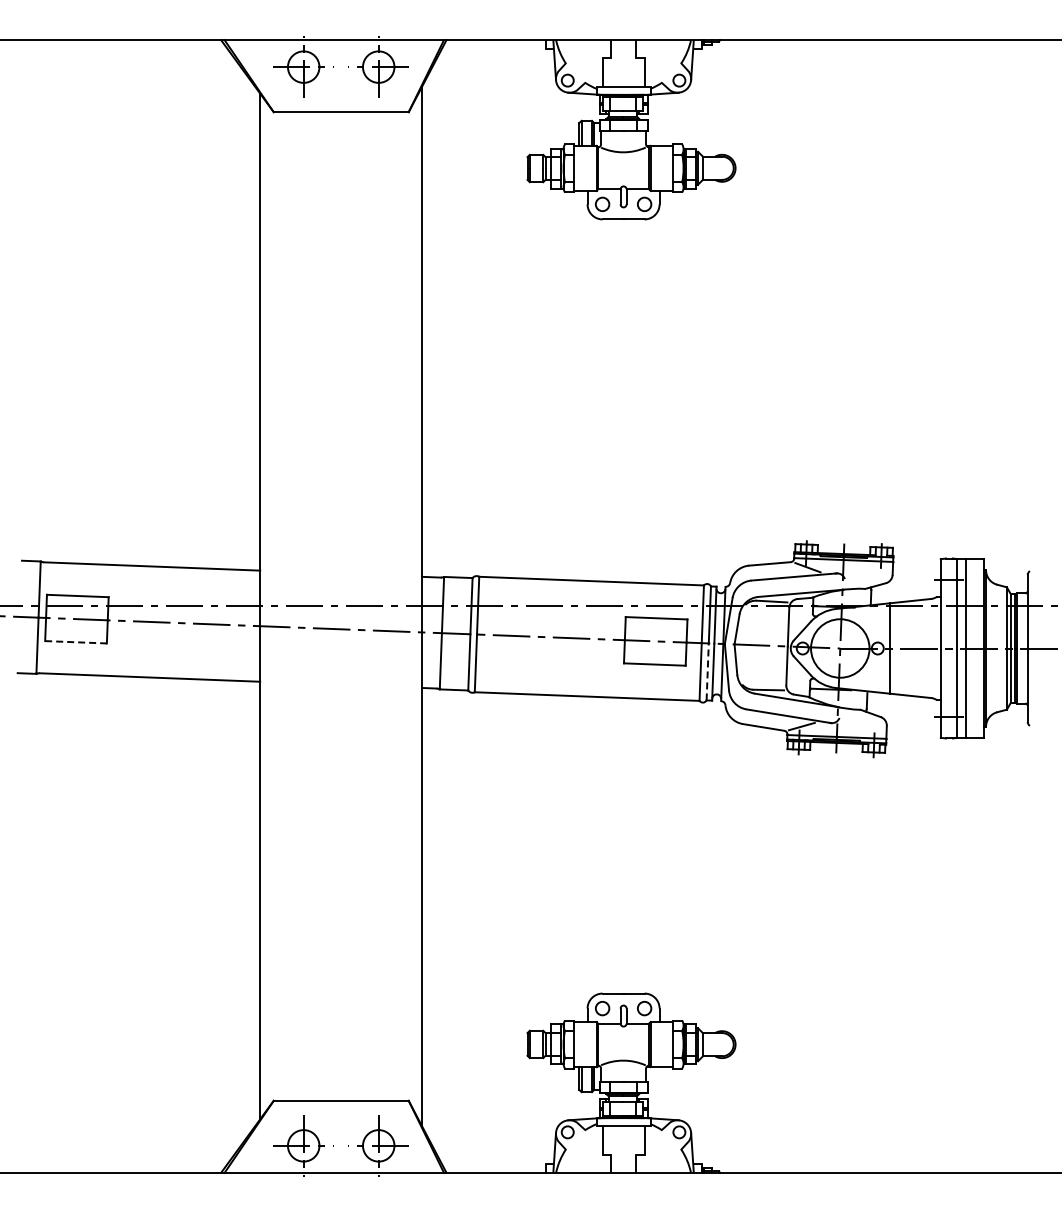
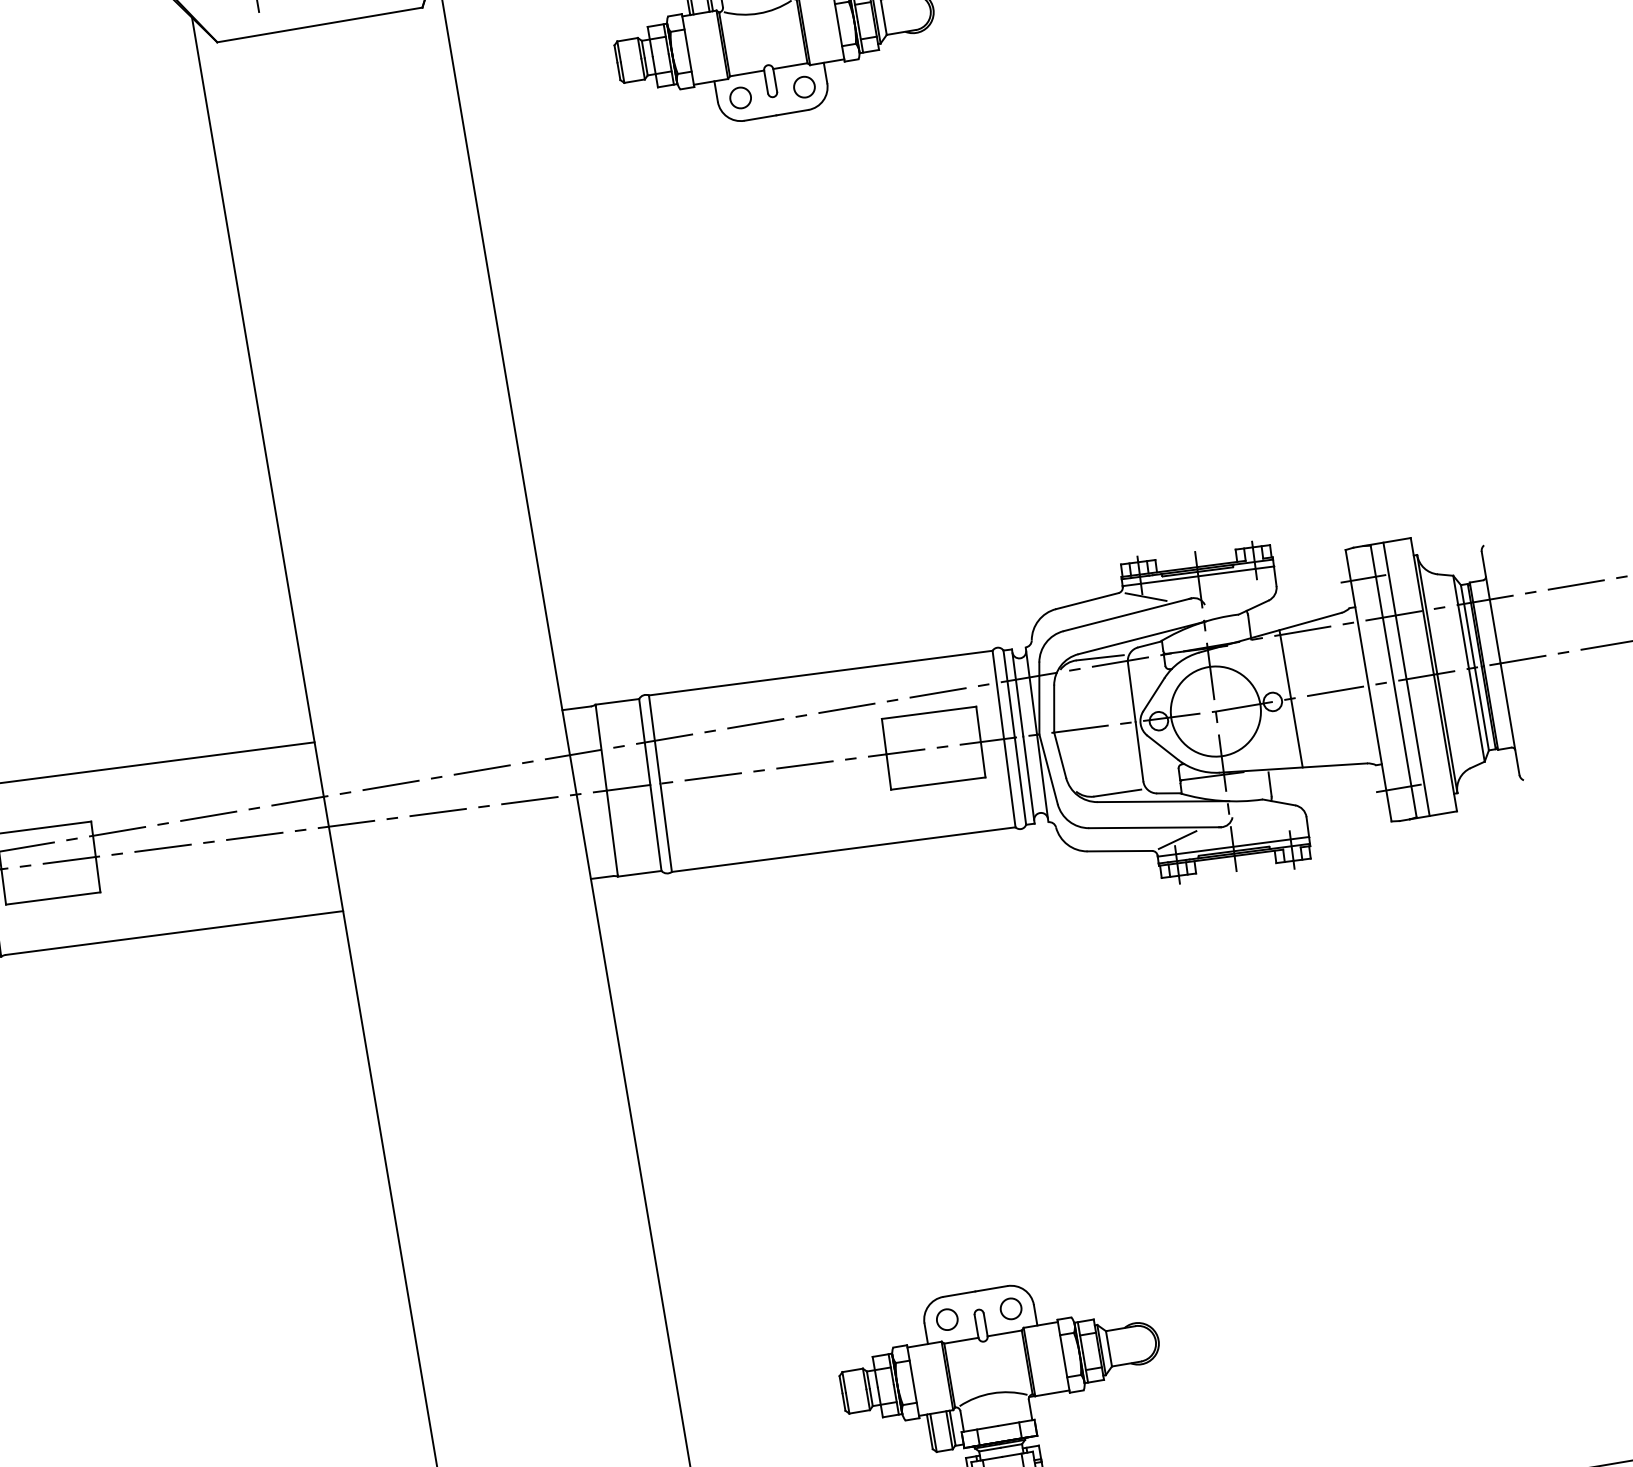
line: (76, 642) -> (53, 898), dashed -> solid
line: (707, 671) -> (1020, 780), dashed -> solid

